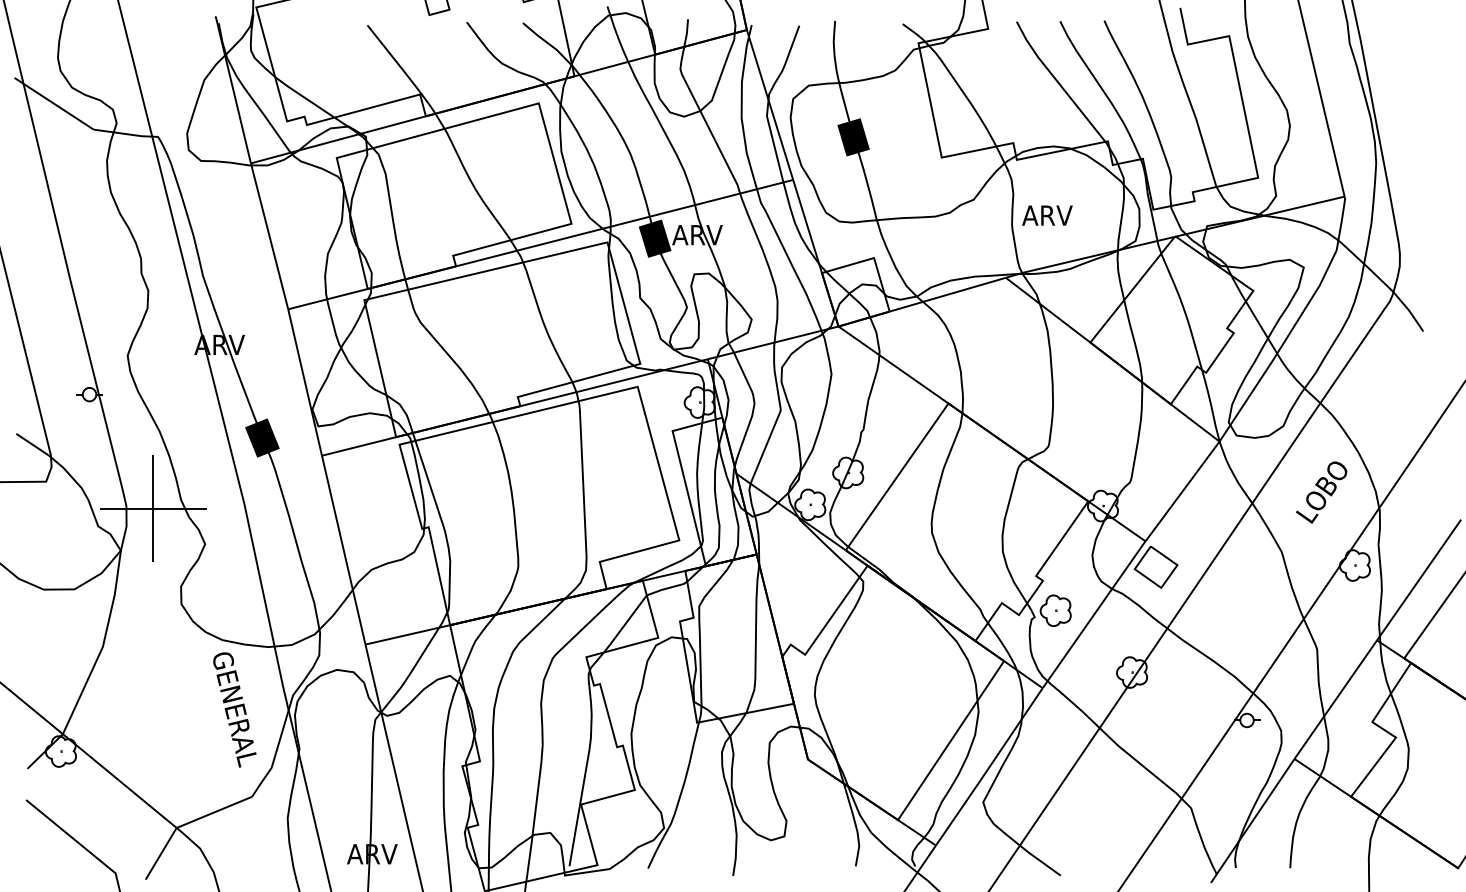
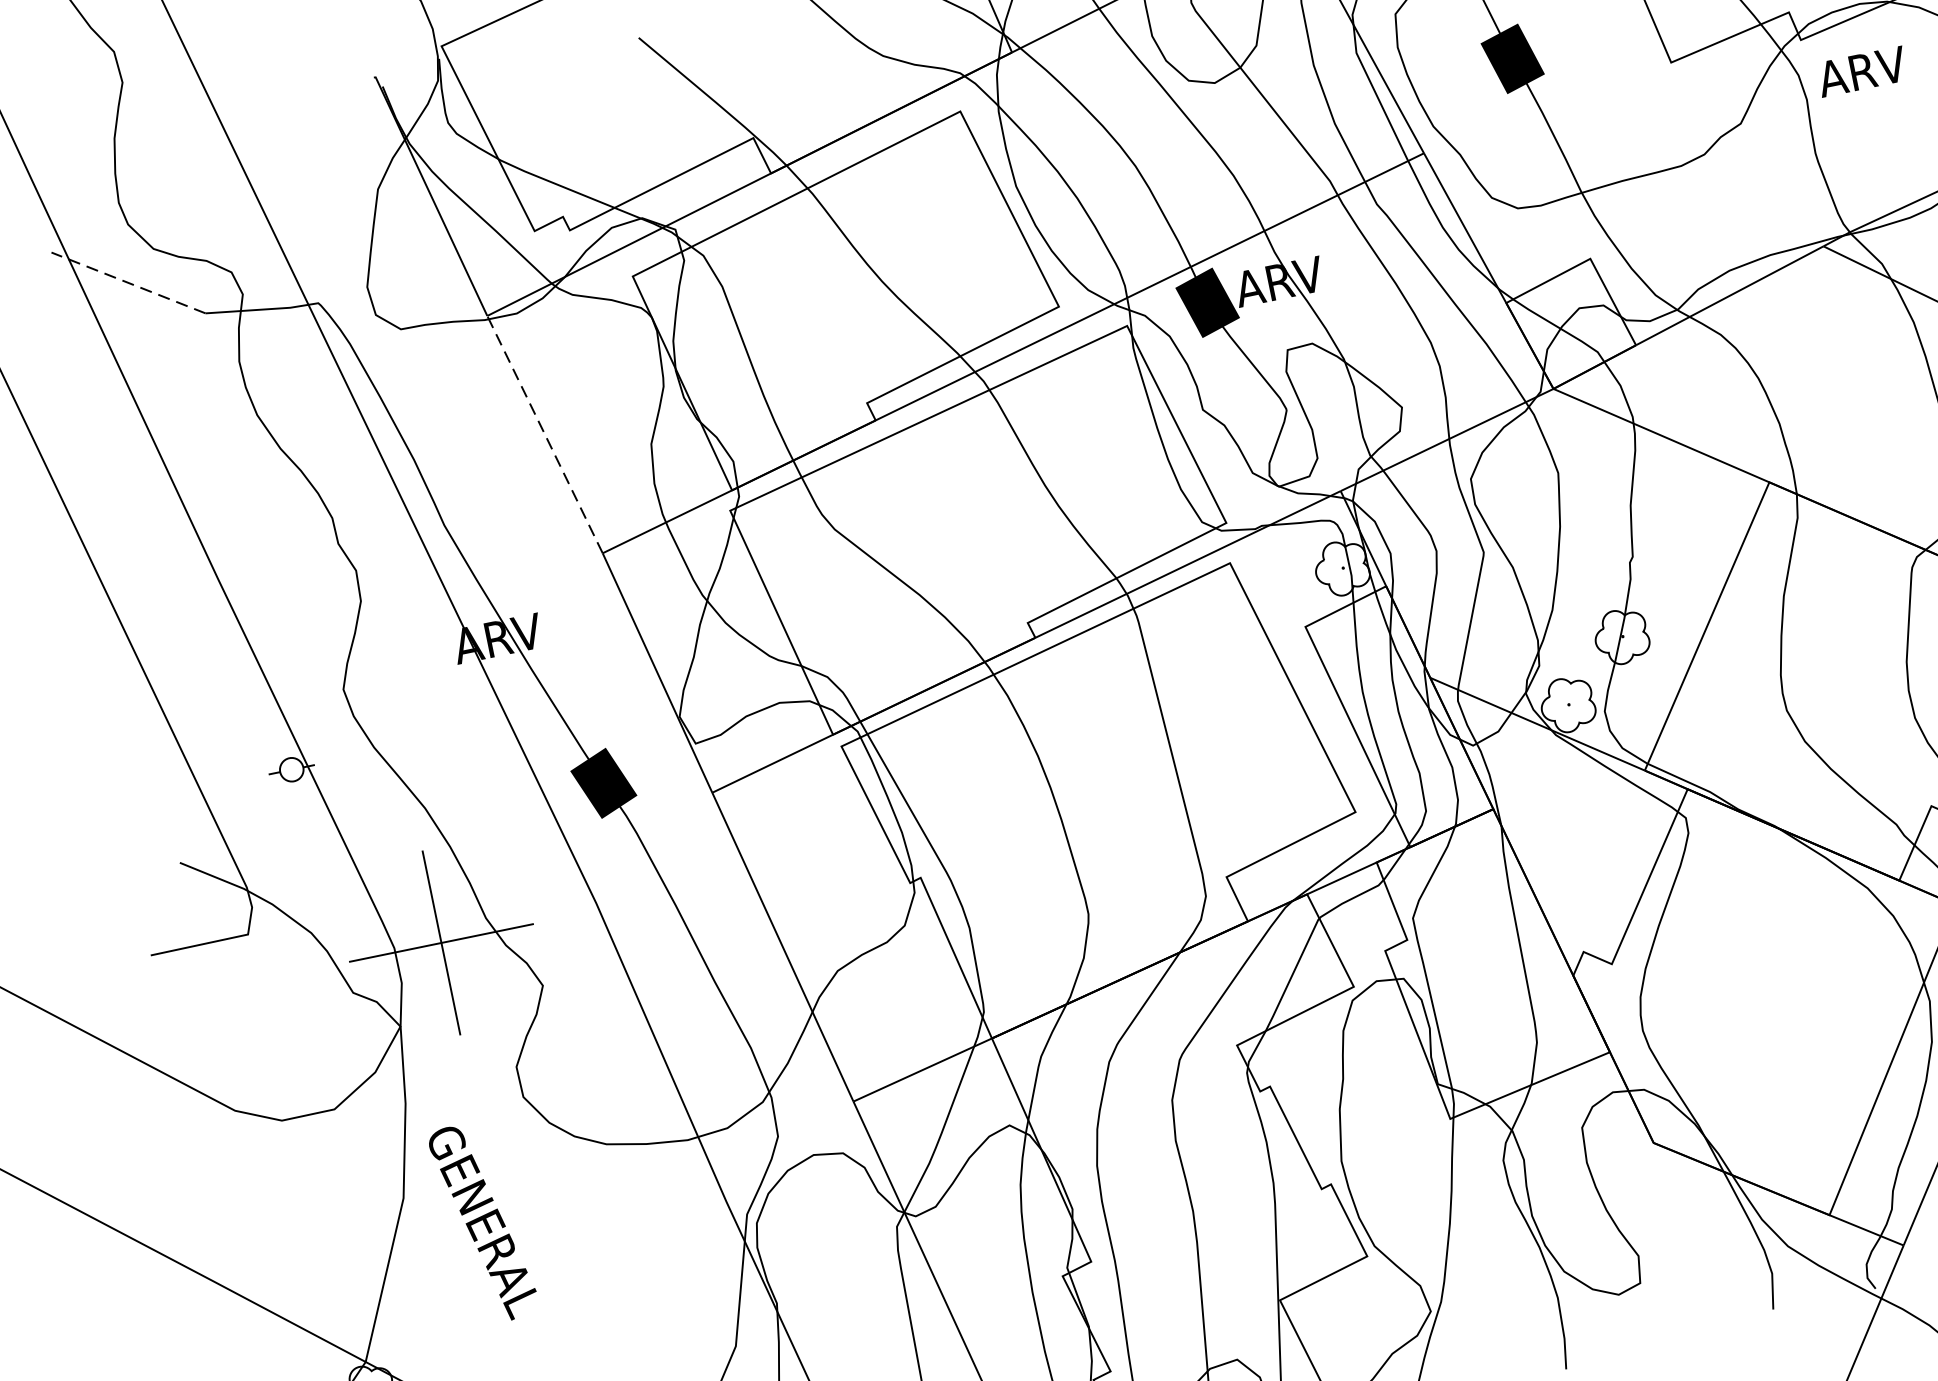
line: (53, 103) -> (127, 282), solid -> dashed
text: (1047, 215) -> (1862, 71), moved
line: (269, 235) -> (544, 433), solid -> dashed
text: (234, 709) -> (482, 1222), moved

